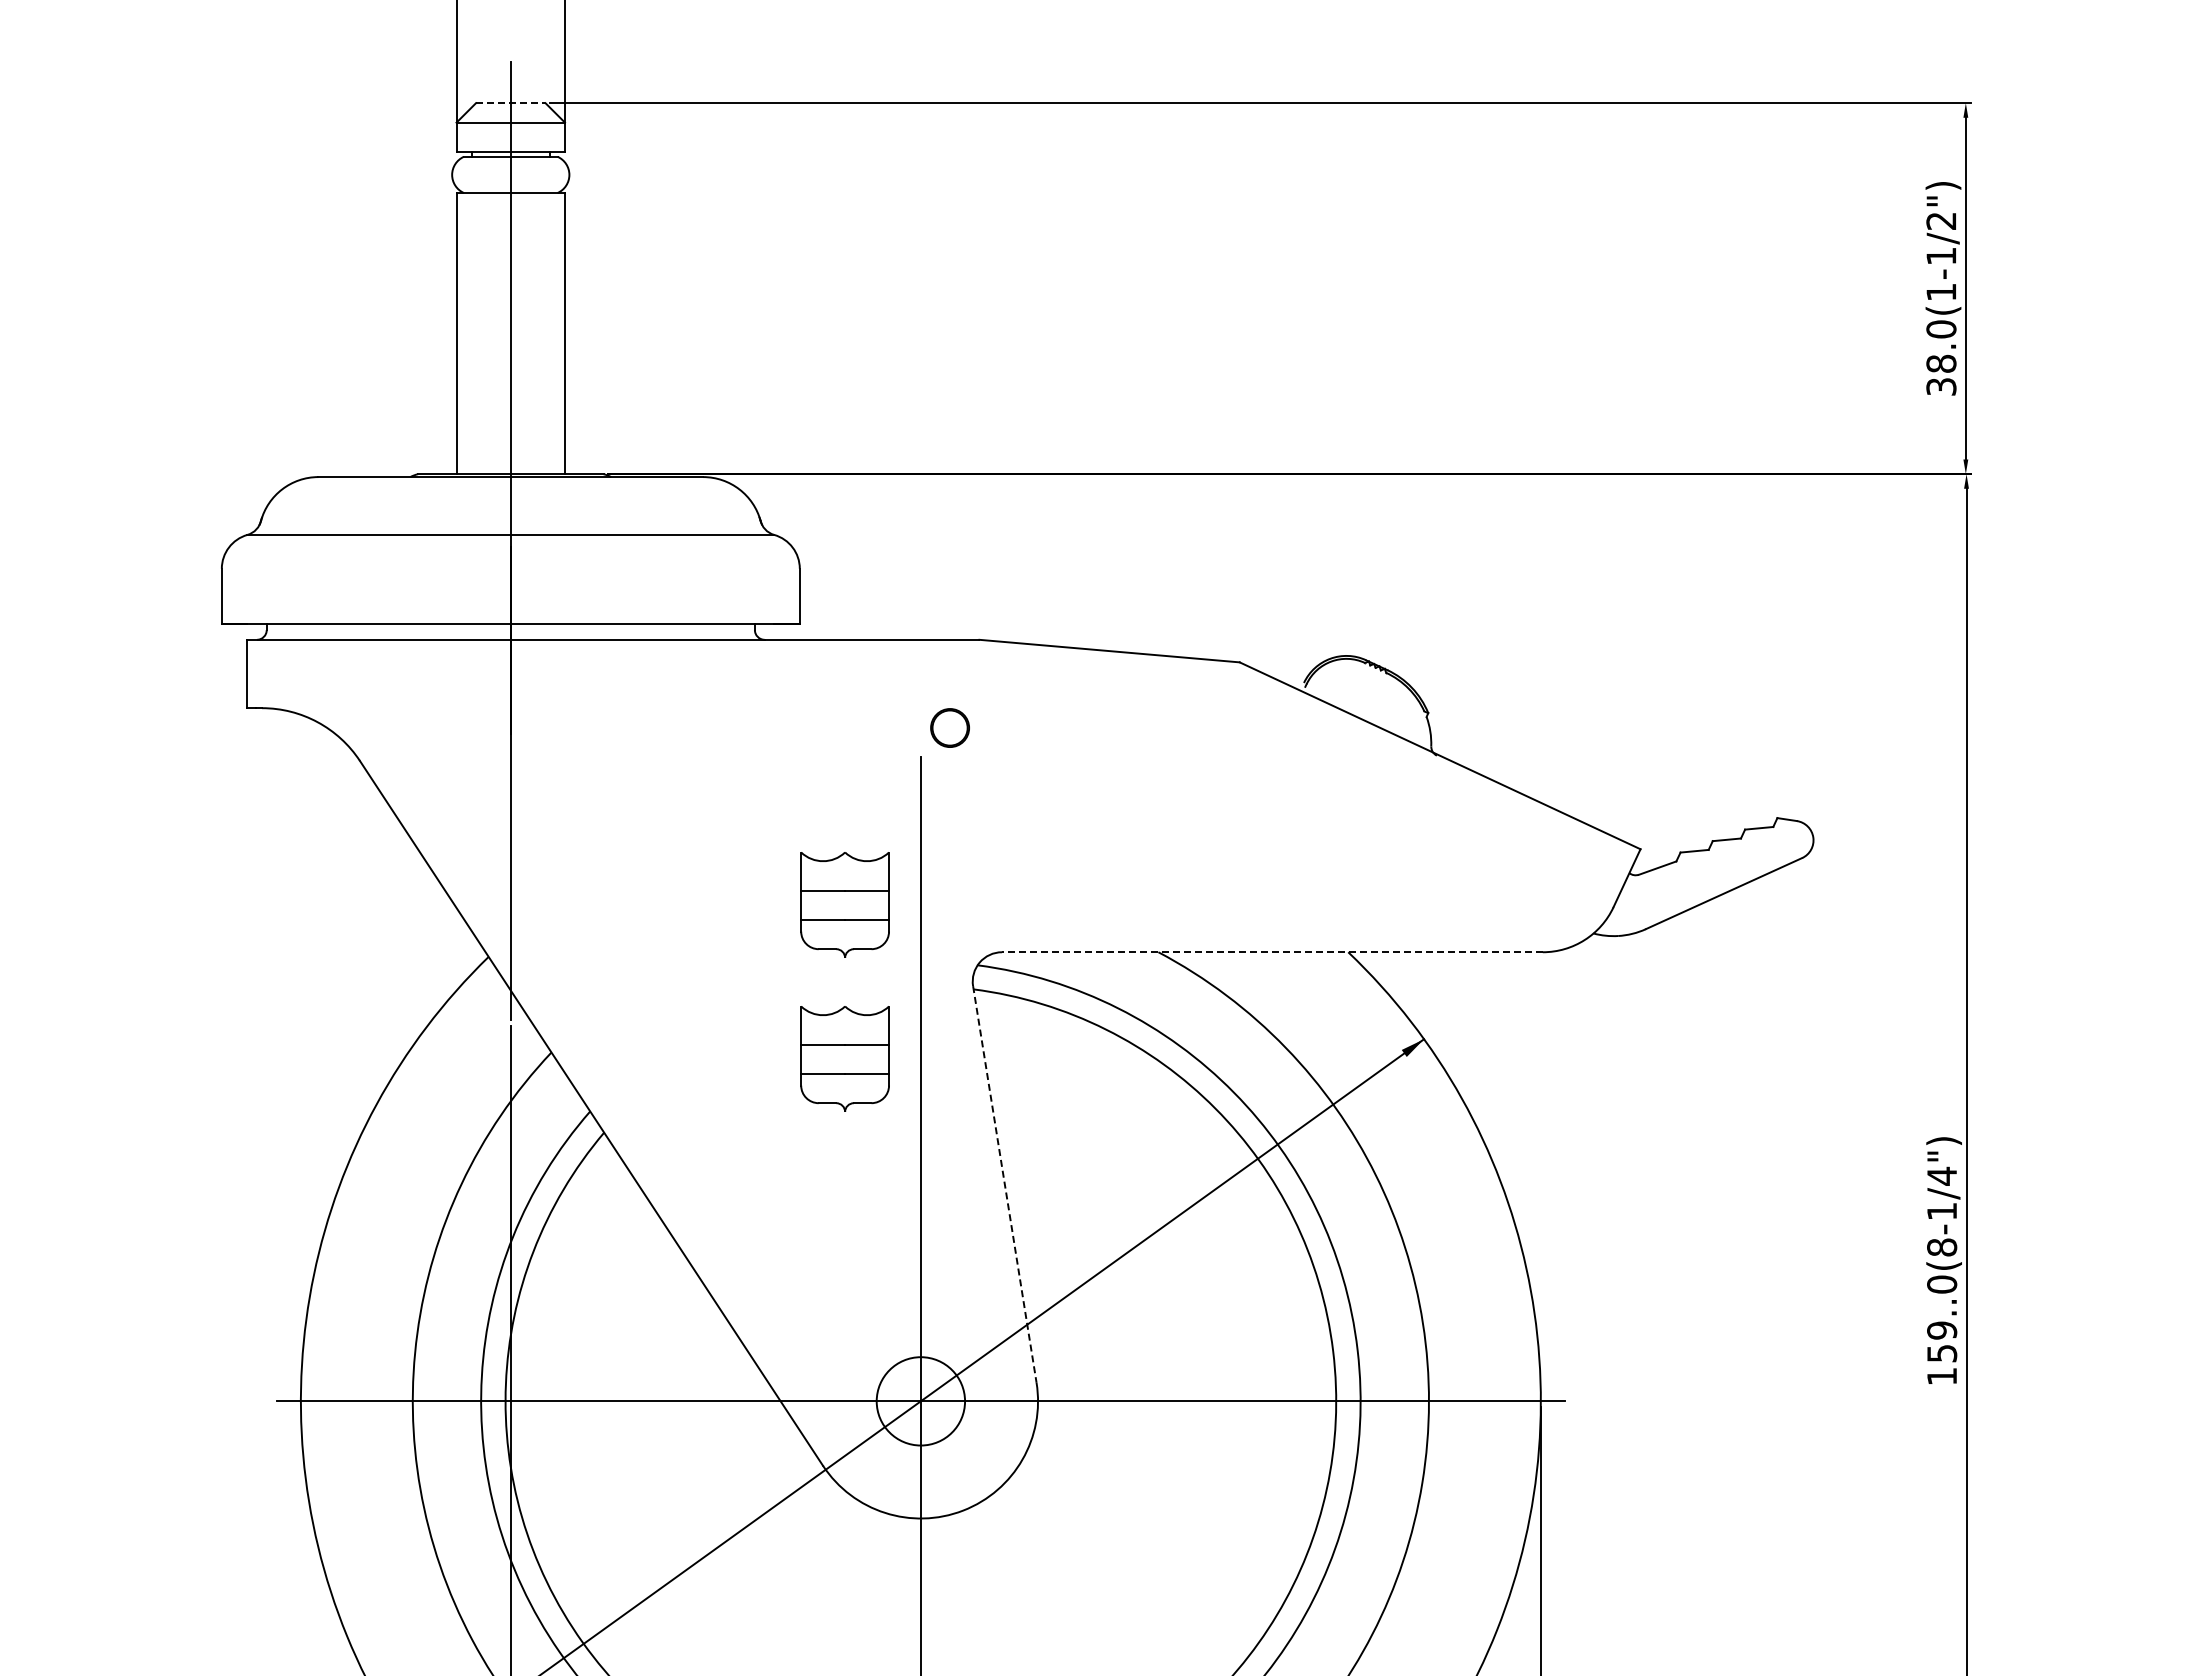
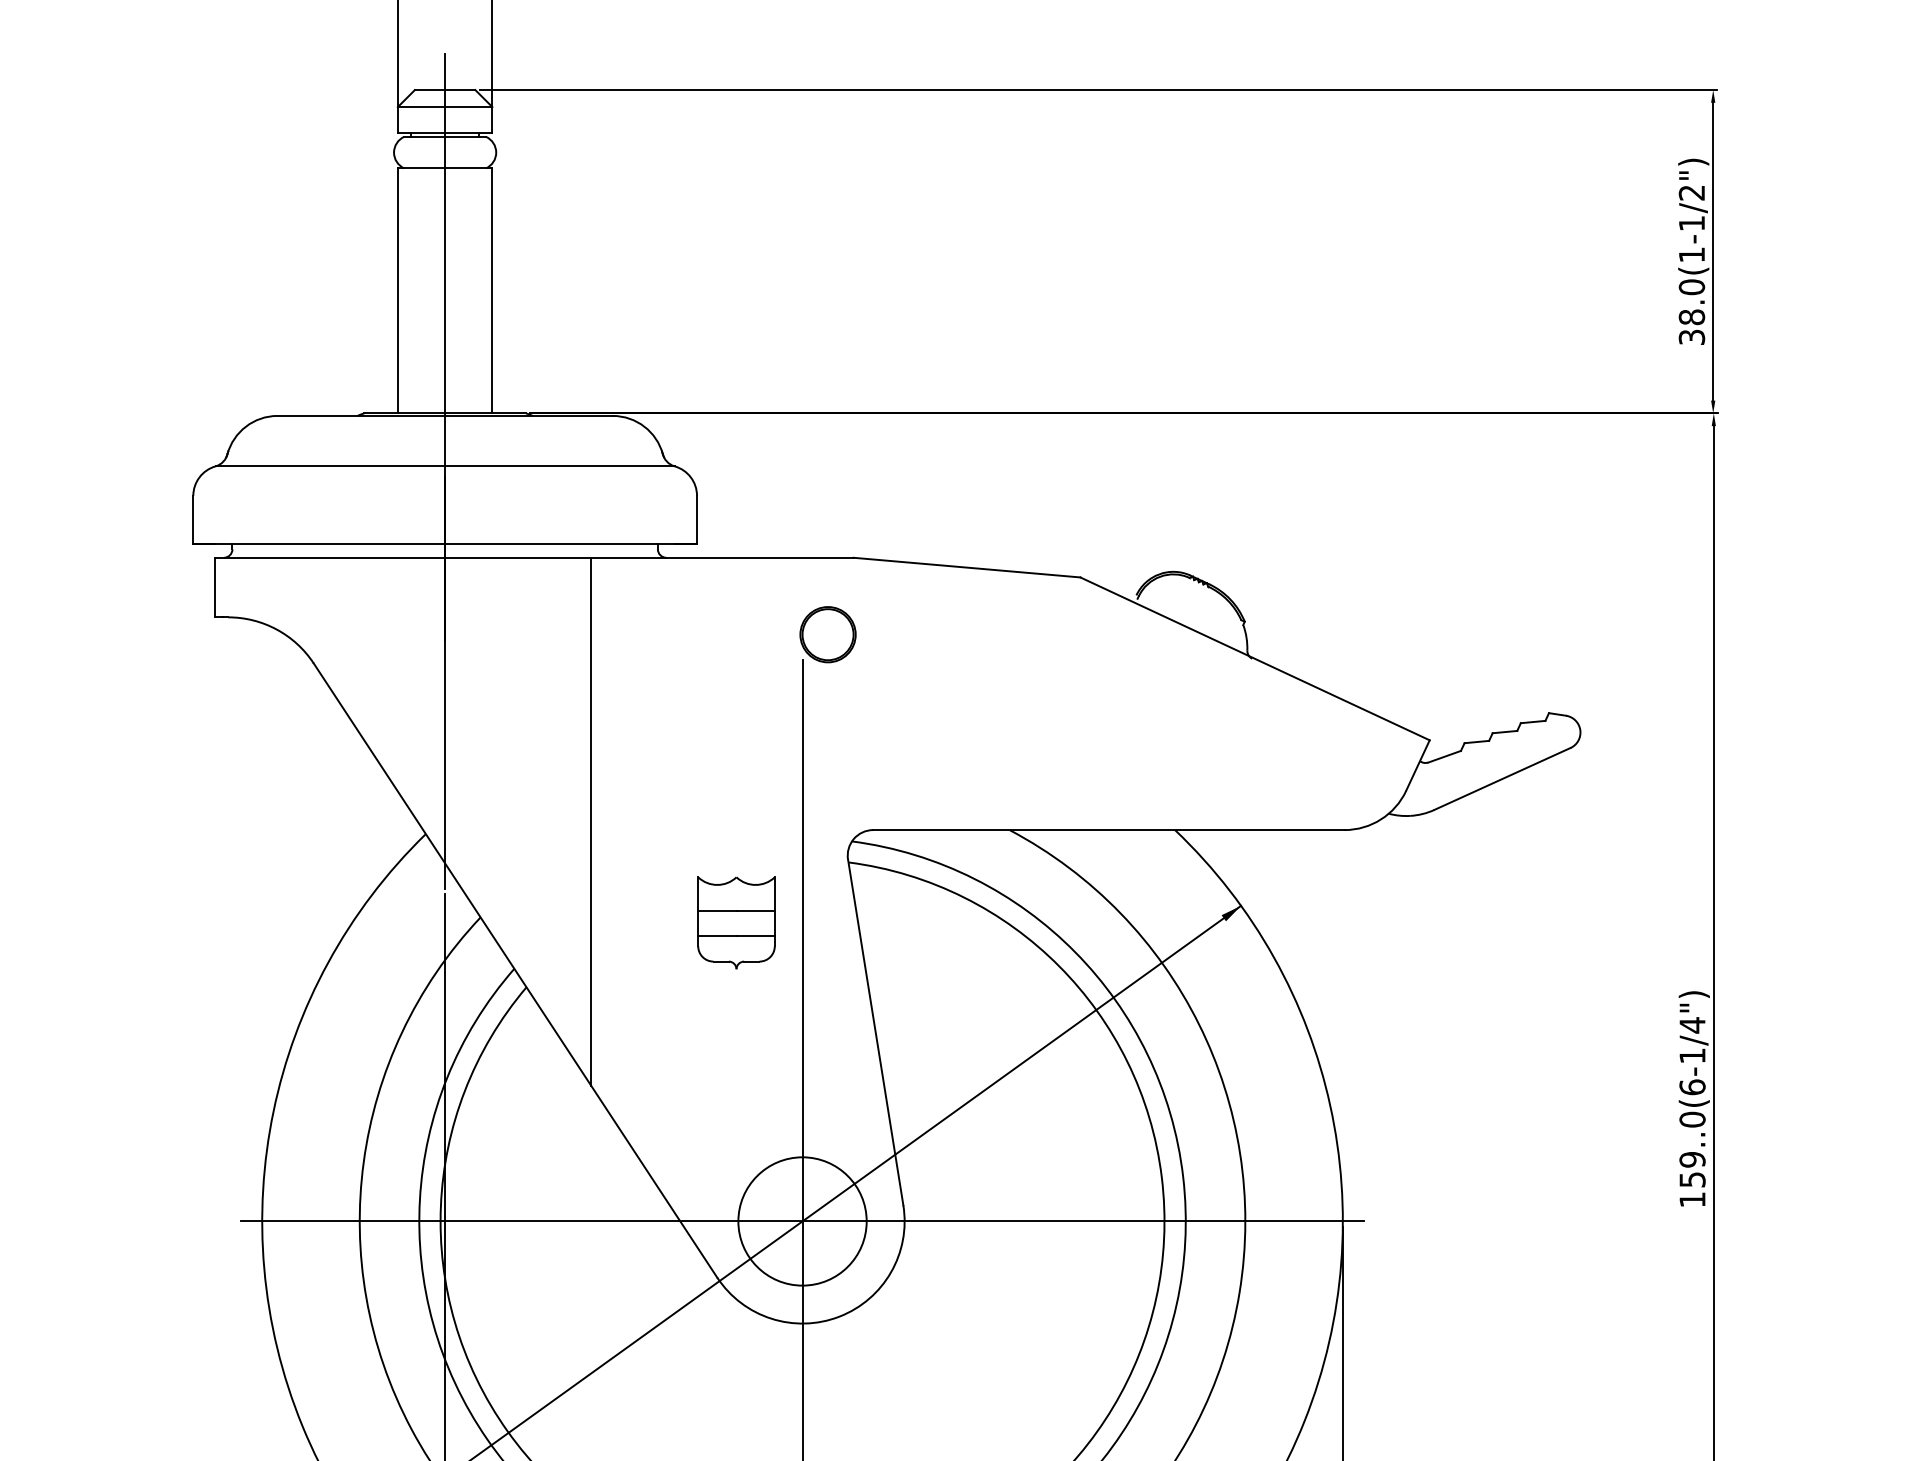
line: (510, 103) -> (444, 90), dashed -> solid
part: (949, 727) -> (827, 634), size x1.67
part: (844, 904) -> (735, 788), removed
line: (678, 942) -> (591, 821), added
line: (1271, 952) -> (1108, 830), dashed -> solid
line: (1004, 1184) -> (875, 1032), dashed -> solid
text: (1942, 1247) -> (1692, 1087), 159..0(8-1/4") -> 159..0(6-1/4")
circle: (920, 1400) -> (802, 1220), size x1.67

